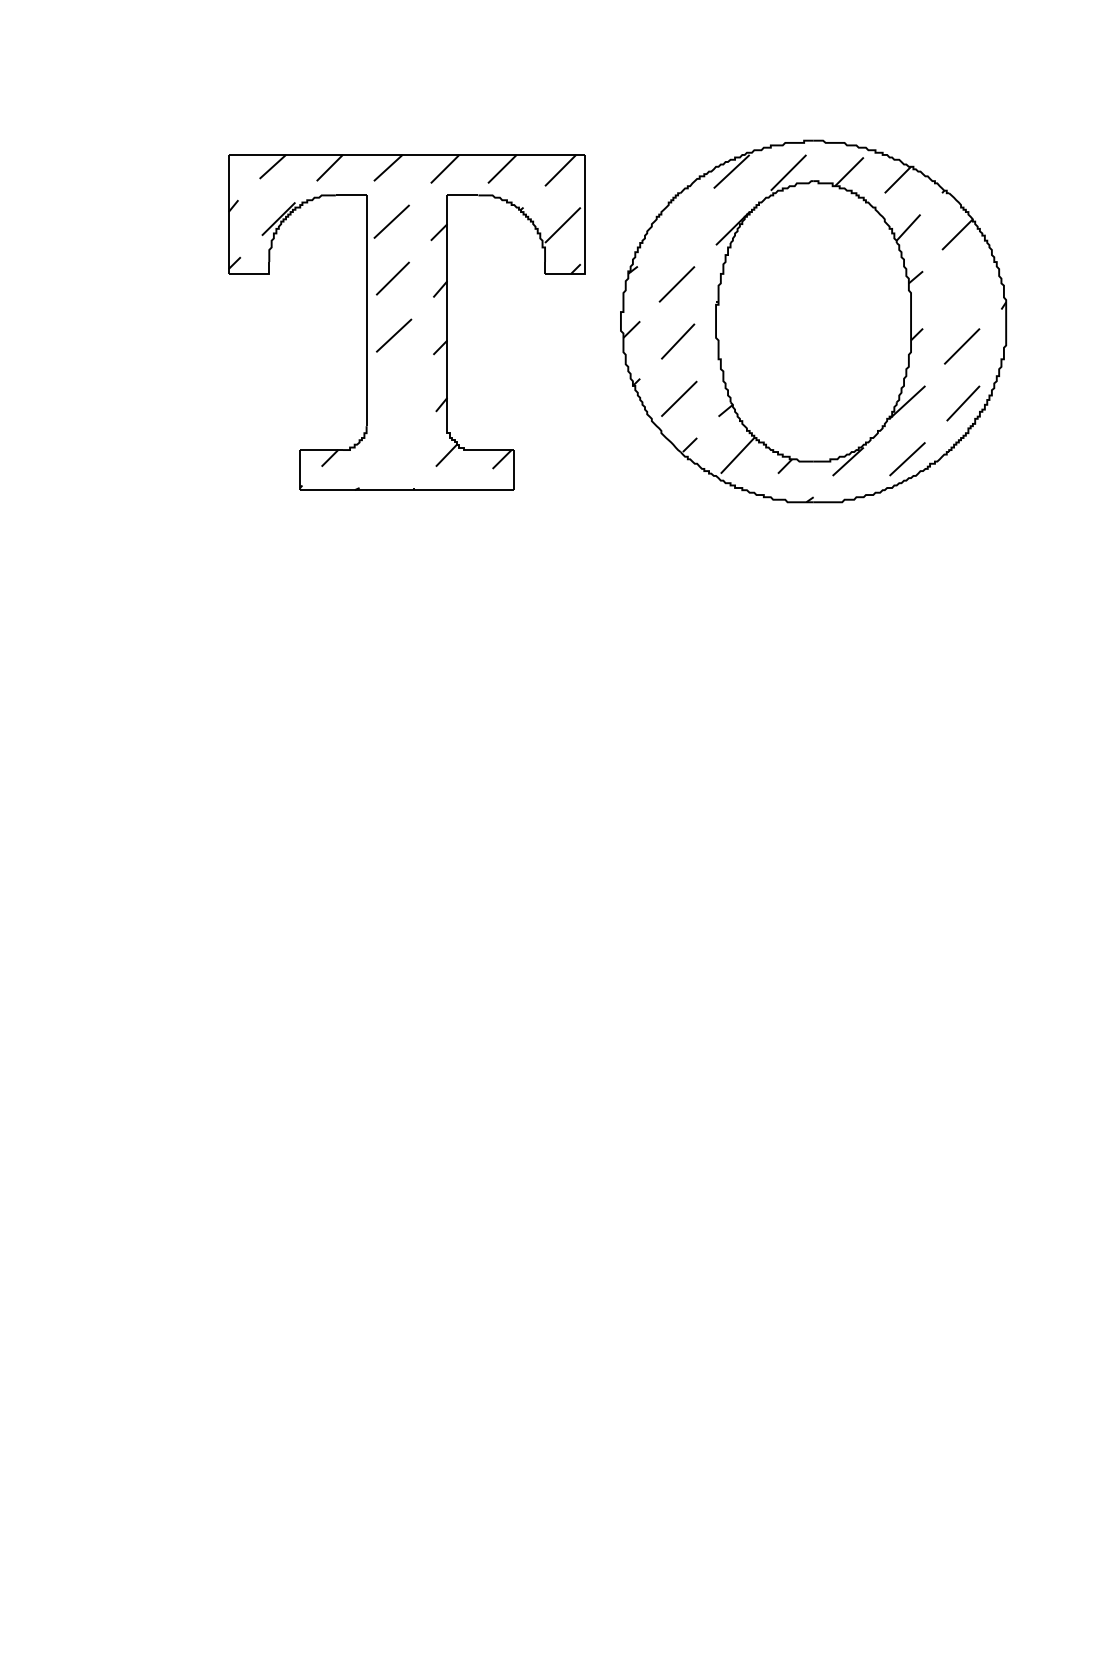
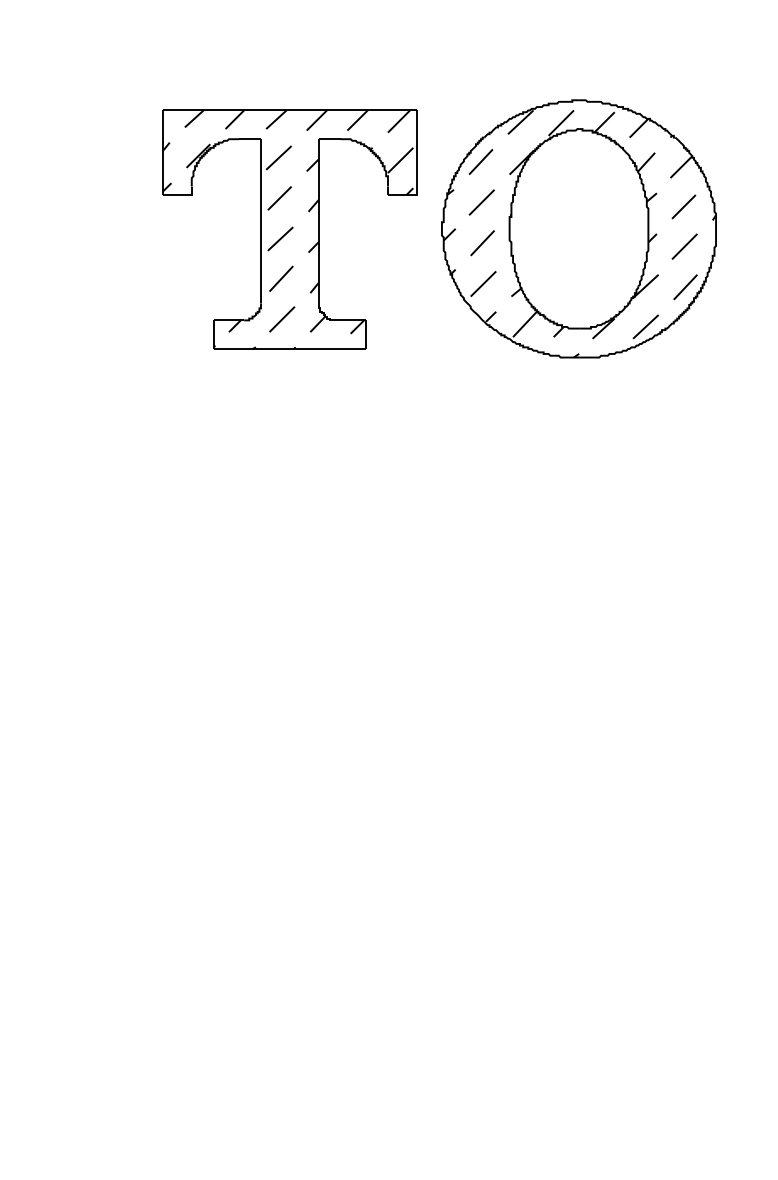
line: (675, 227) -> (480, 162), added
line: (961, 290) -> (684, 206), added
line: (395, 391) -> (281, 278), added
line: (396, 448) -> (282, 319), added

